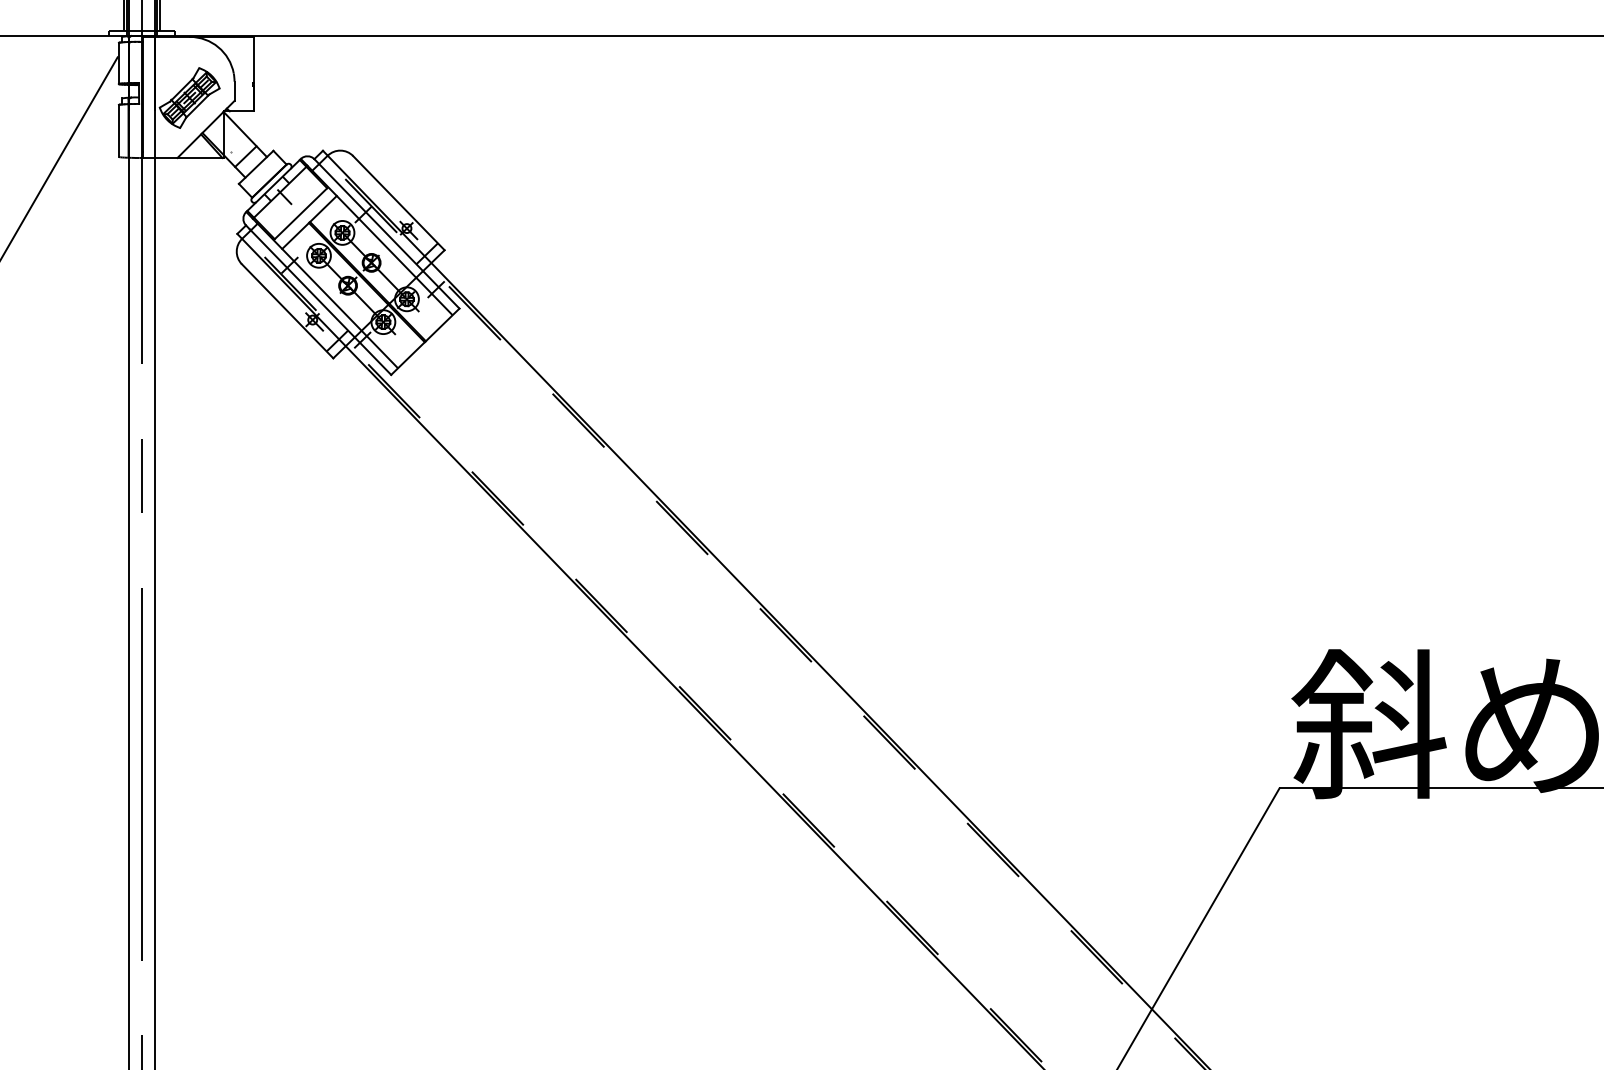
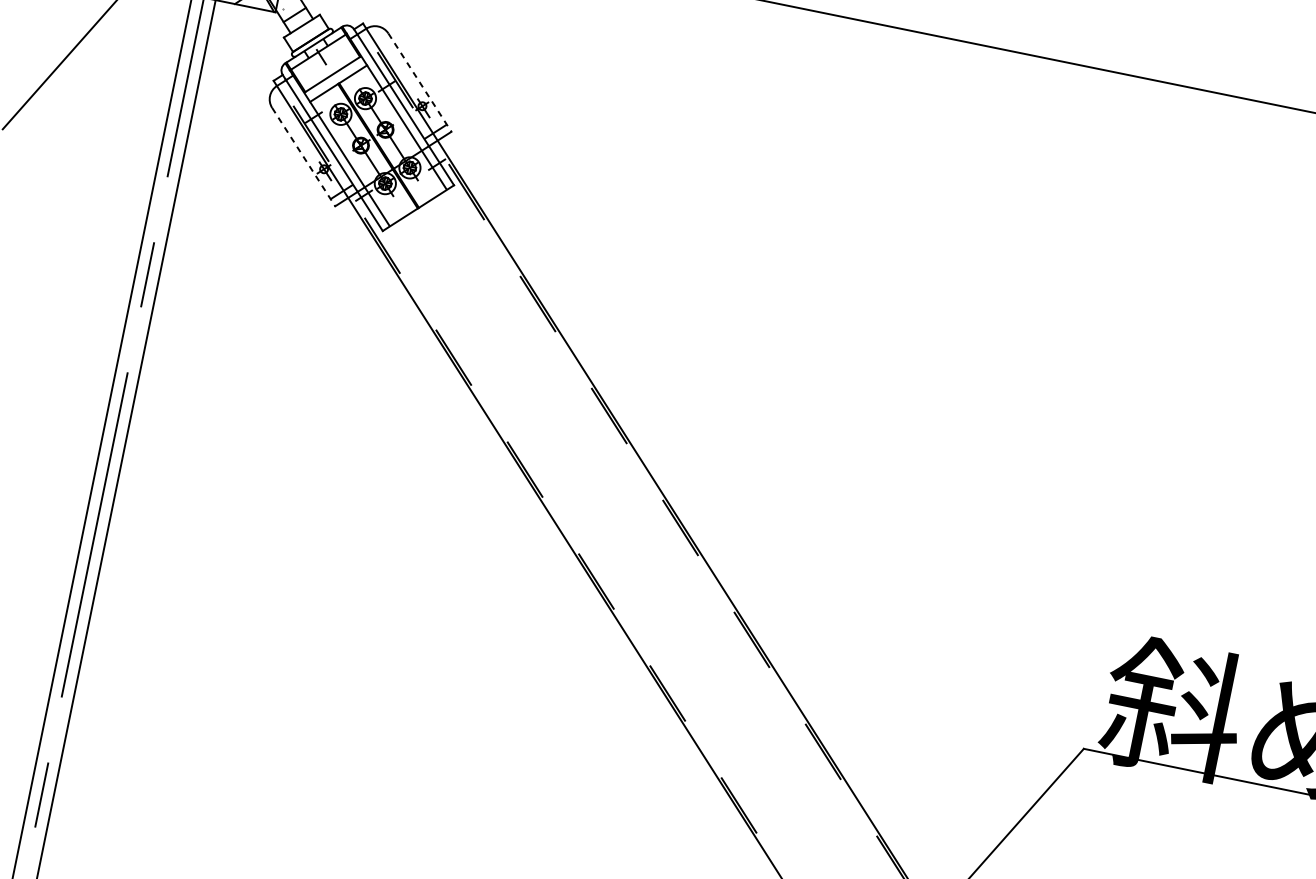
line: (398, 203) -> (419, 82), solid -> dashed
line: (287, 311) -> (303, 157), solid -> dashed

